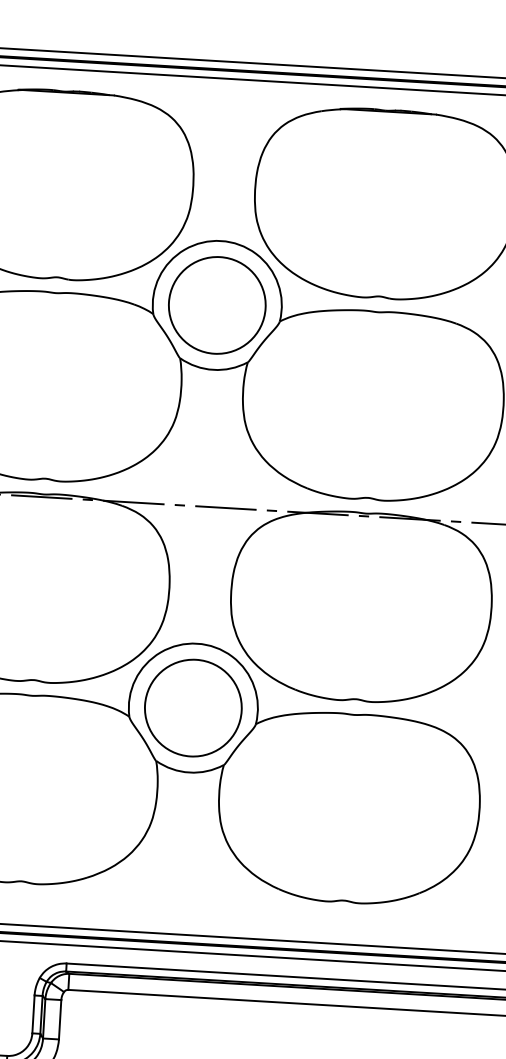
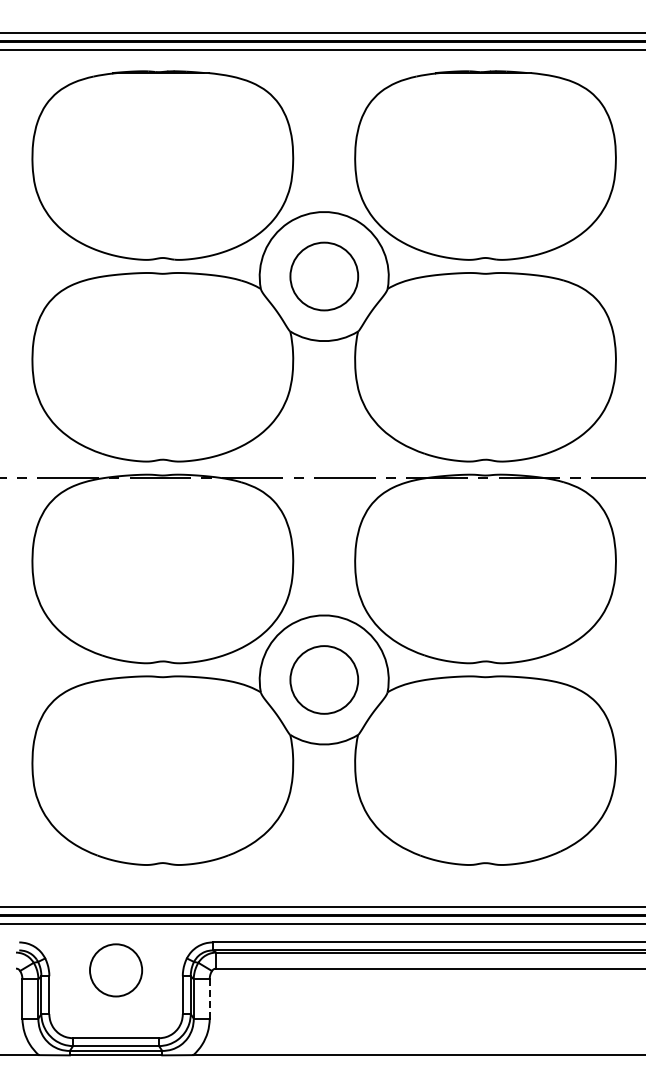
circle: (217, 305) -> (324, 276), size x0.7
circle: (193, 707) -> (324, 679), size x0.7
line: (59, 1019) -> (209, 998), solid -> dashed

